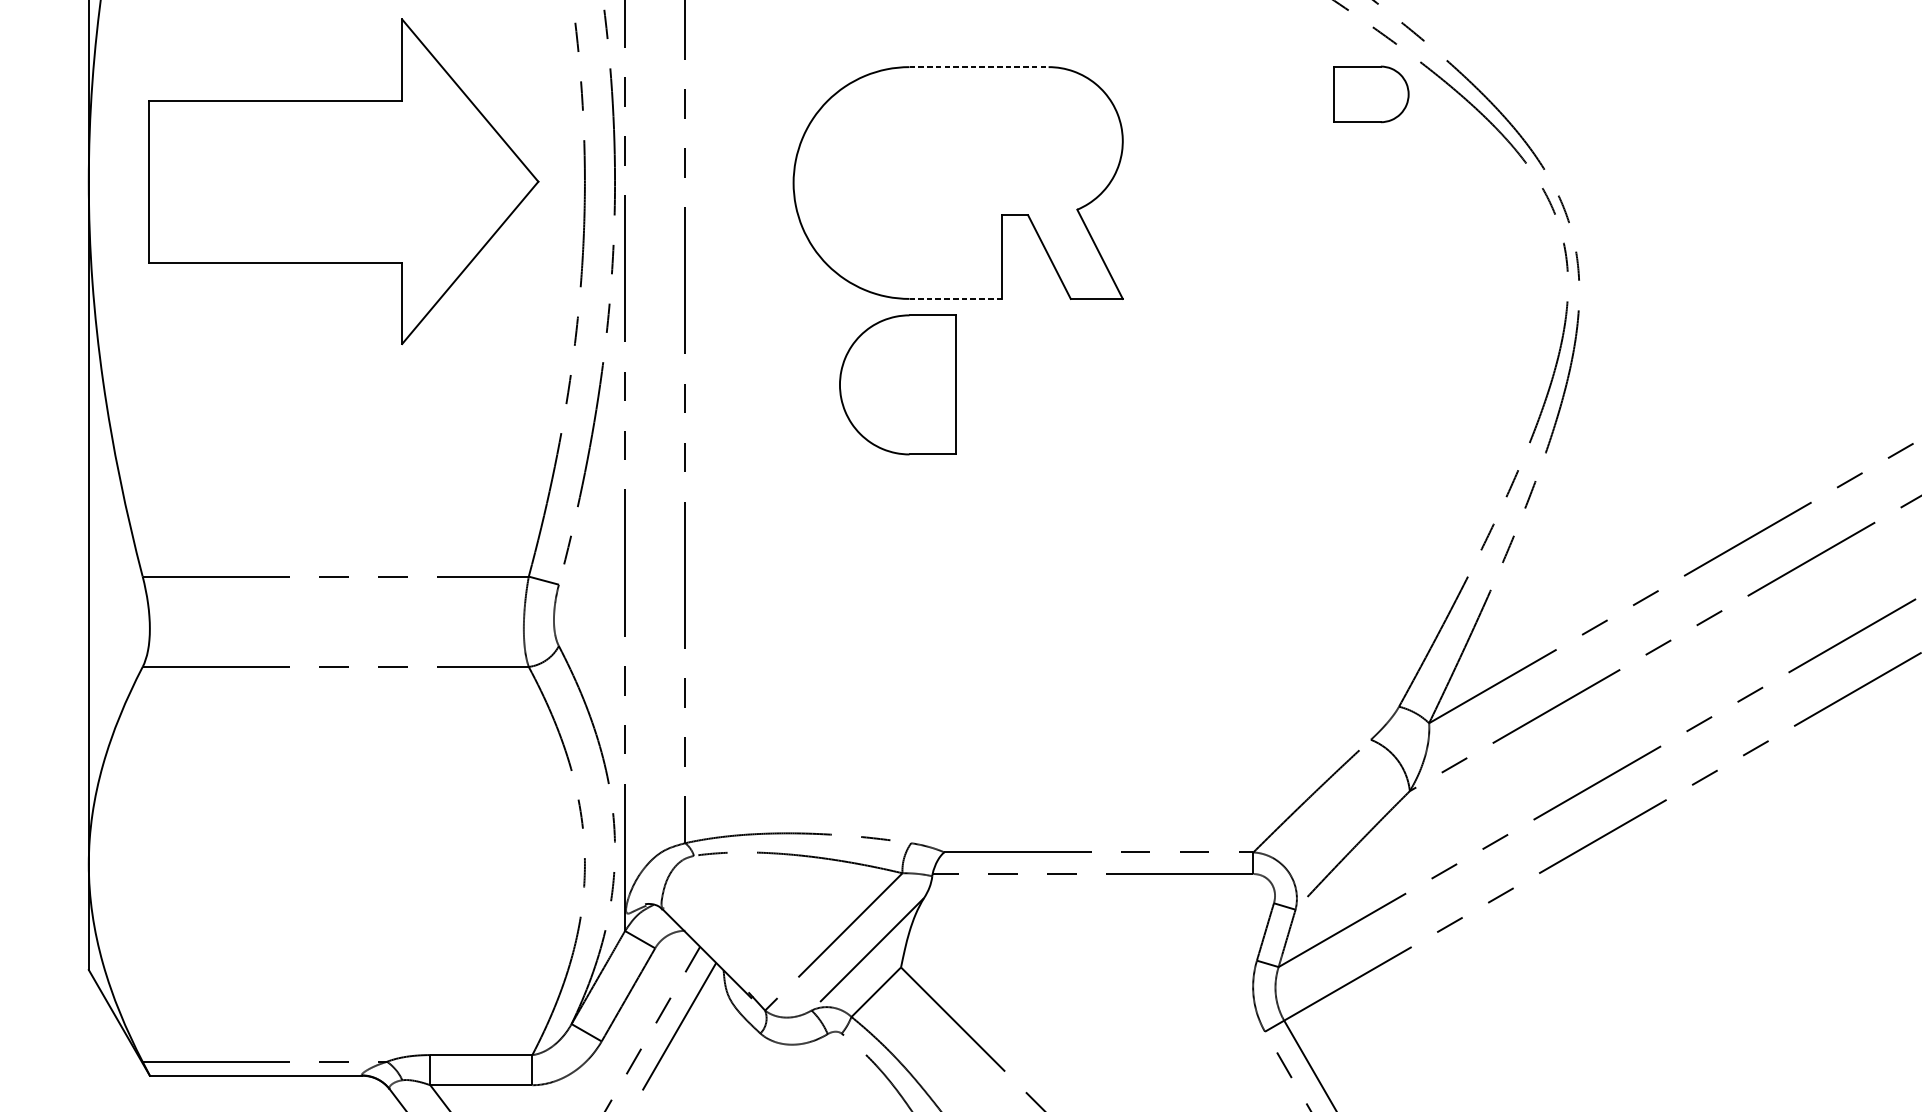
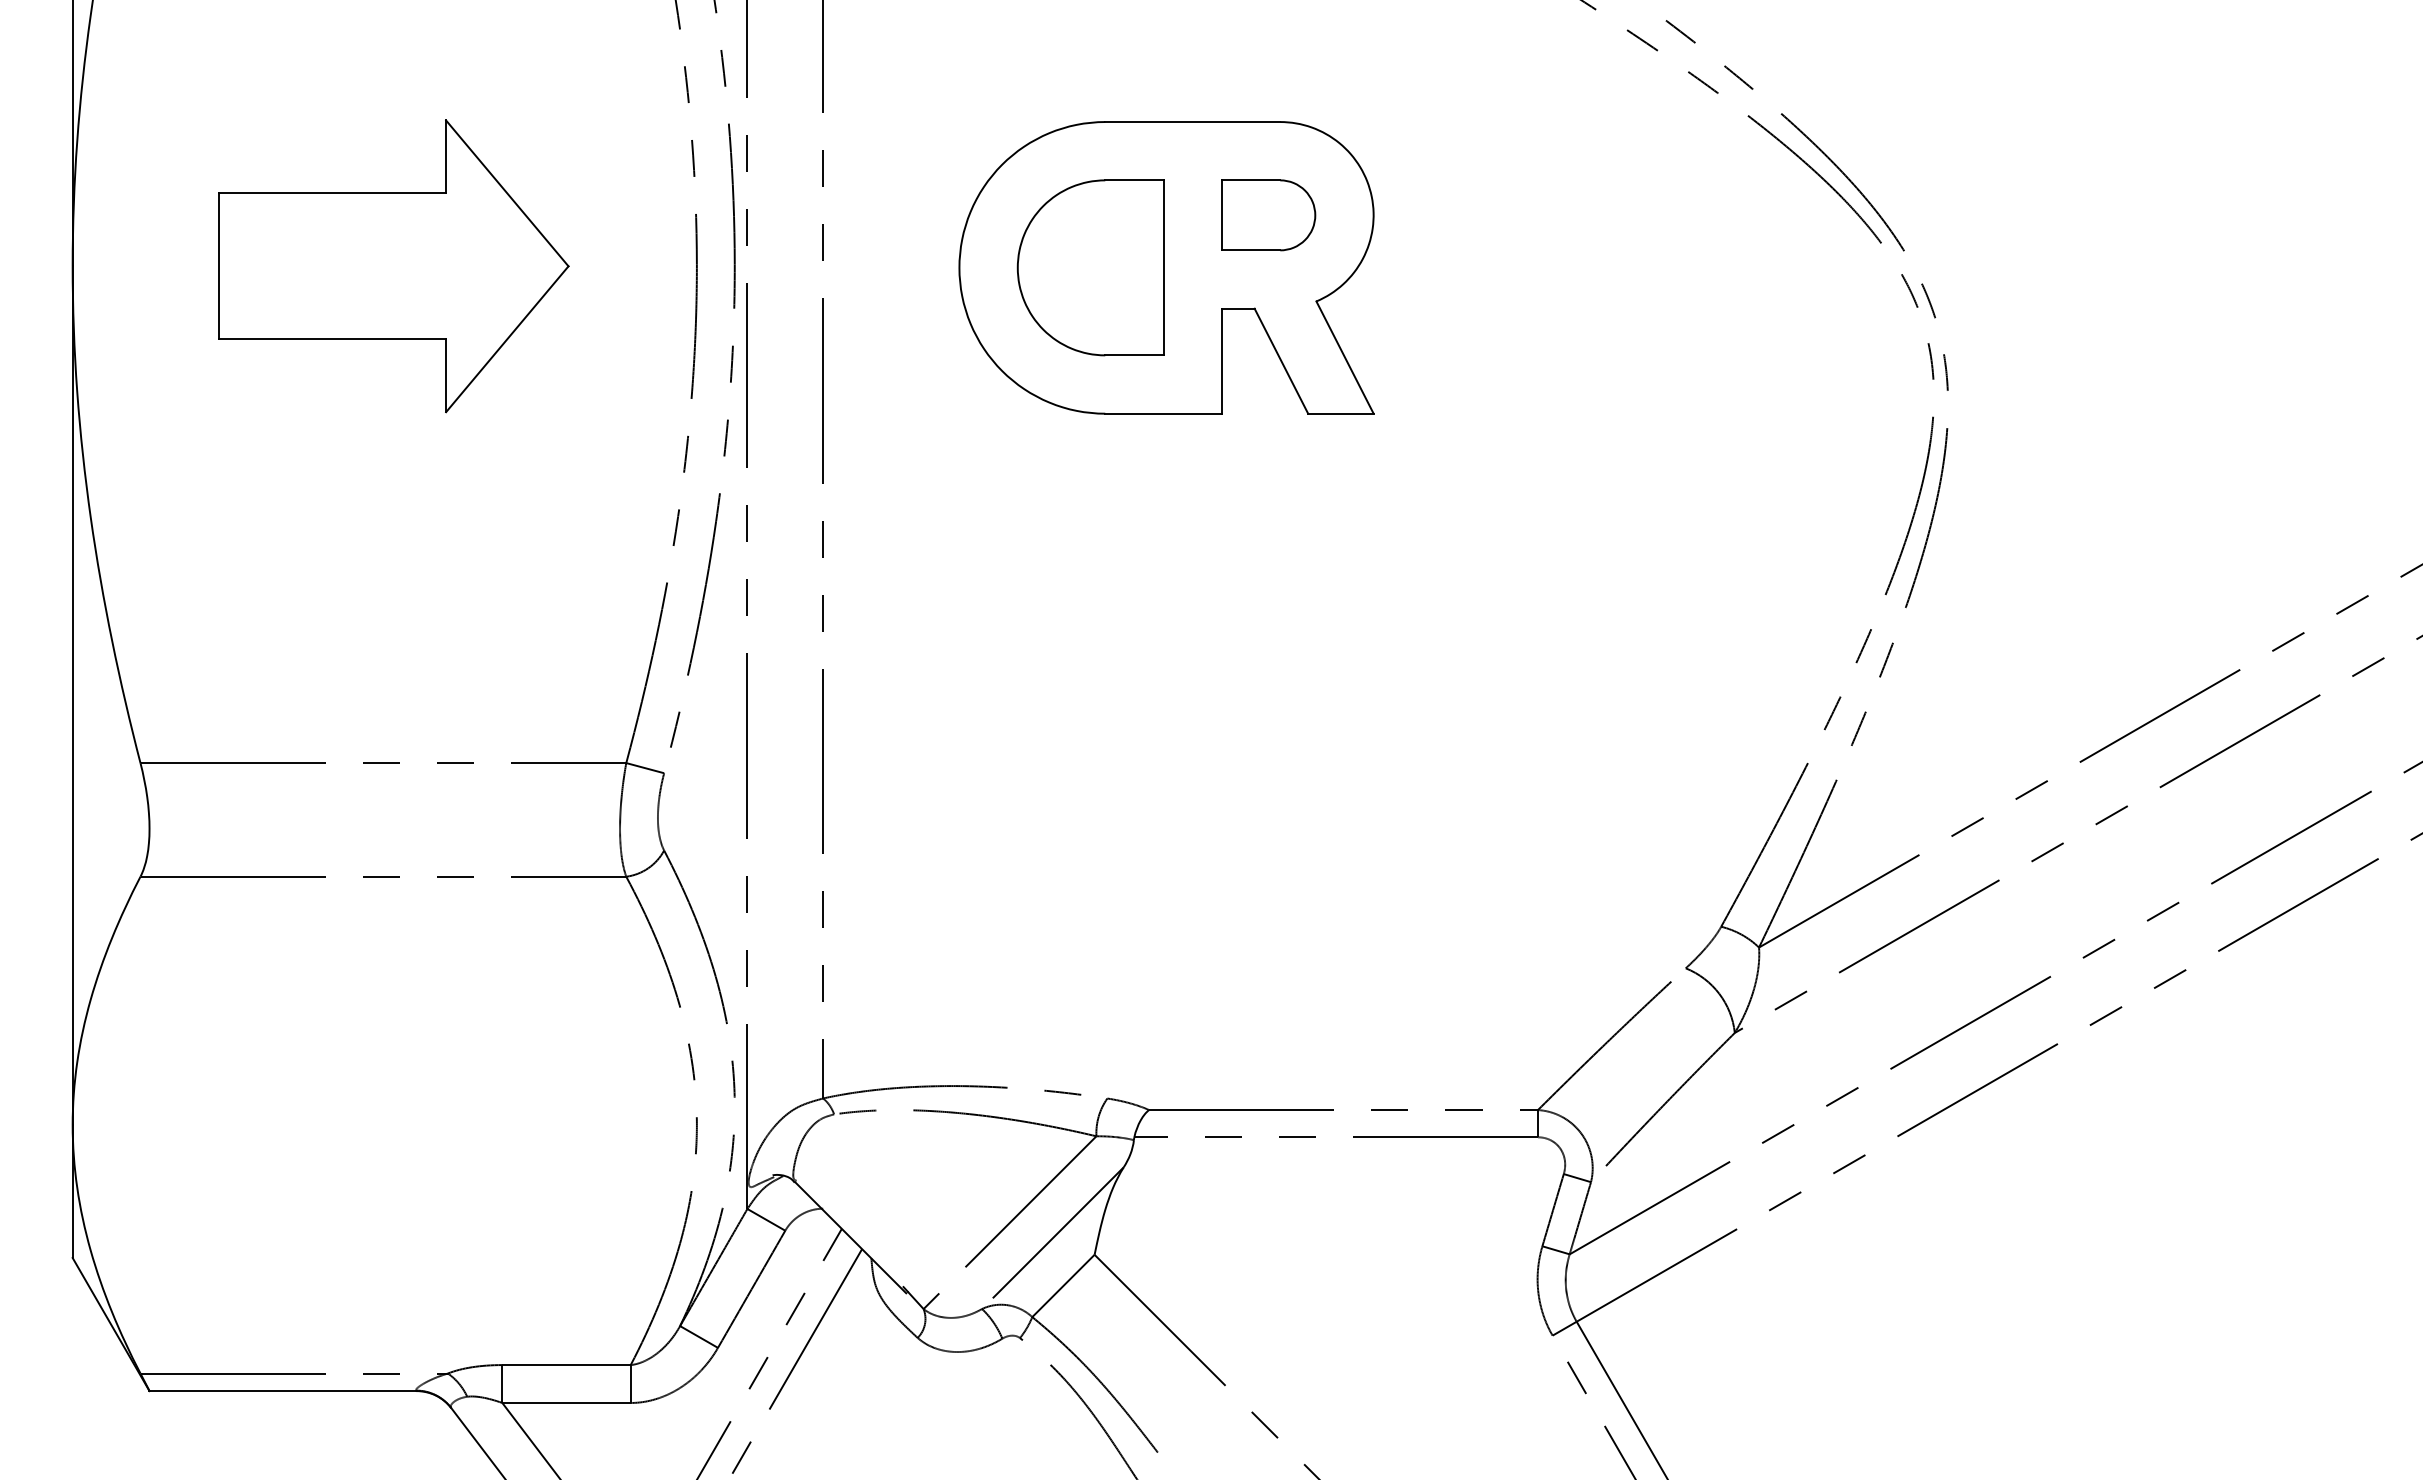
line: (979, 67) -> (1193, 122), dashed -> solid
part: (1371, 94) -> (1268, 215), moved
part: (343, 181) -> (393, 266), size x0.71
line: (955, 298) -> (1163, 413), dashed -> solid
part: (897, 384) -> (1090, 267), moved

